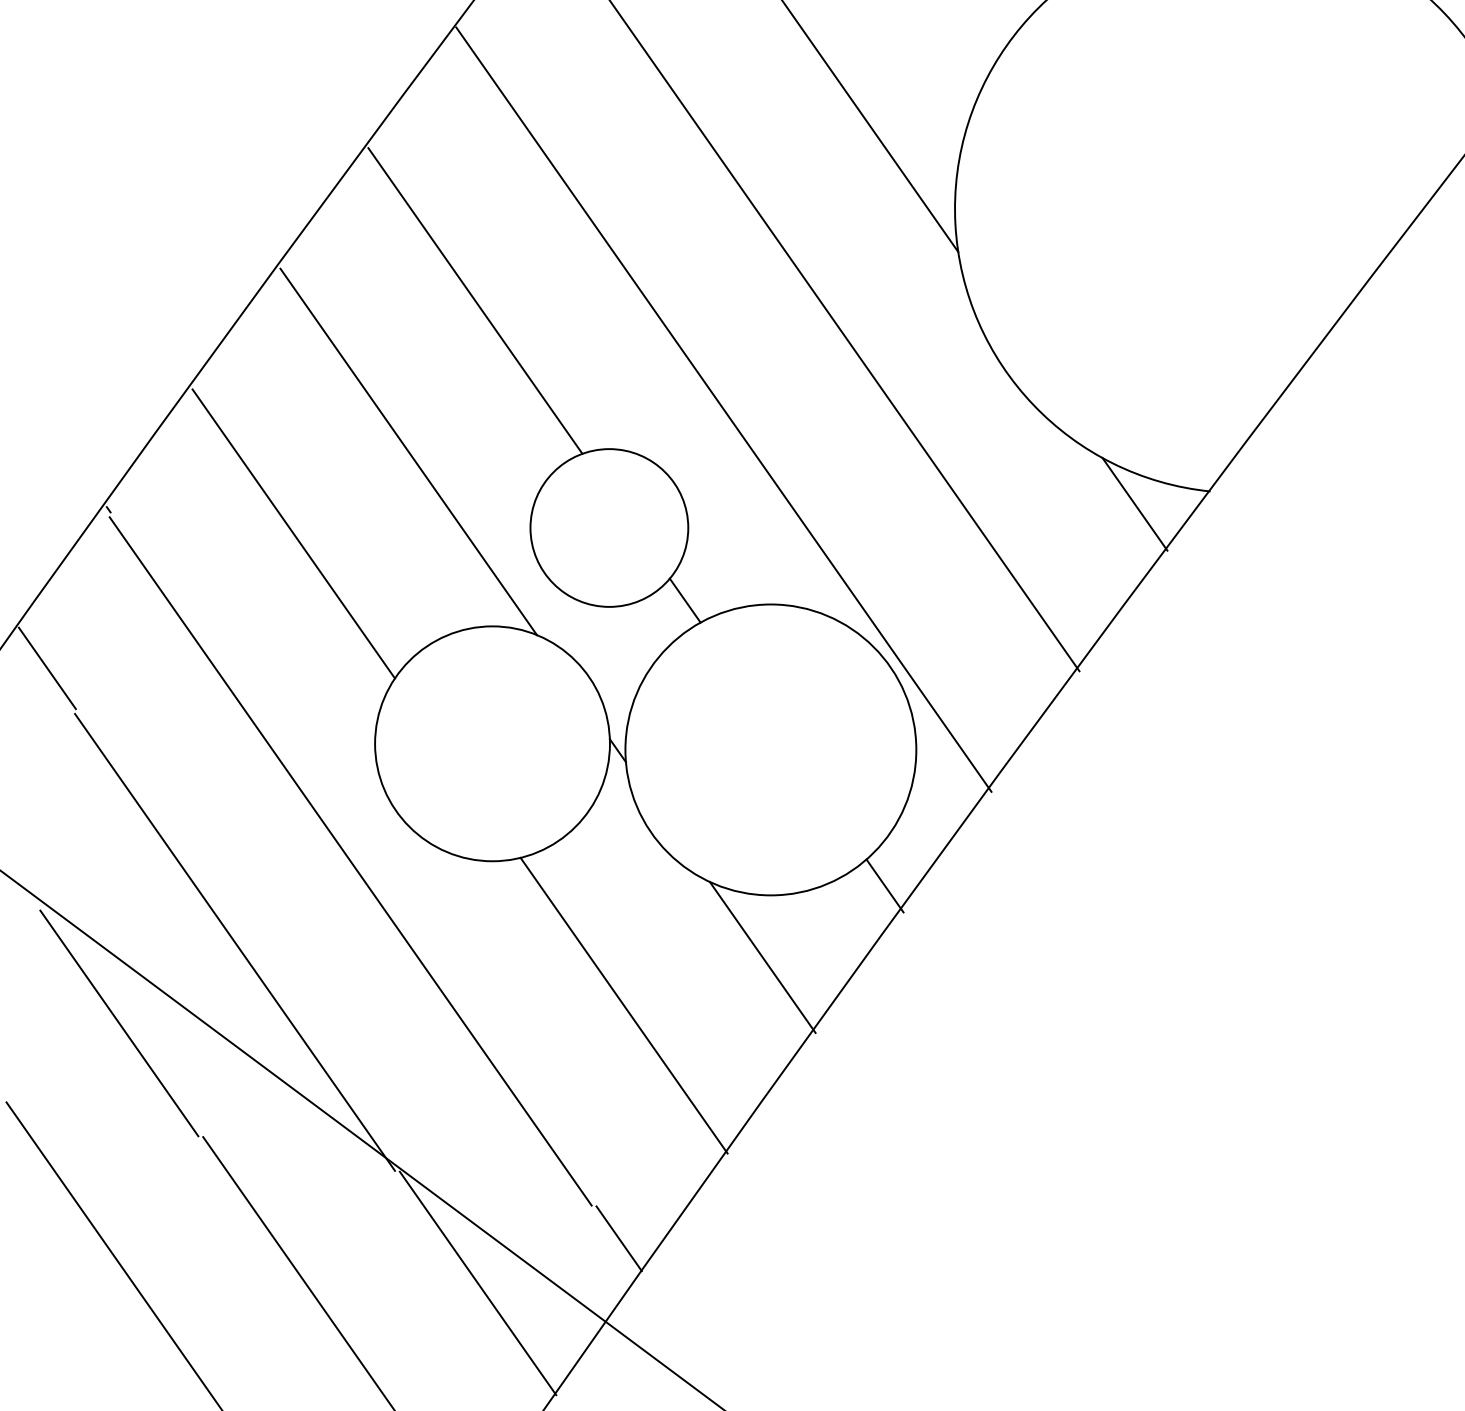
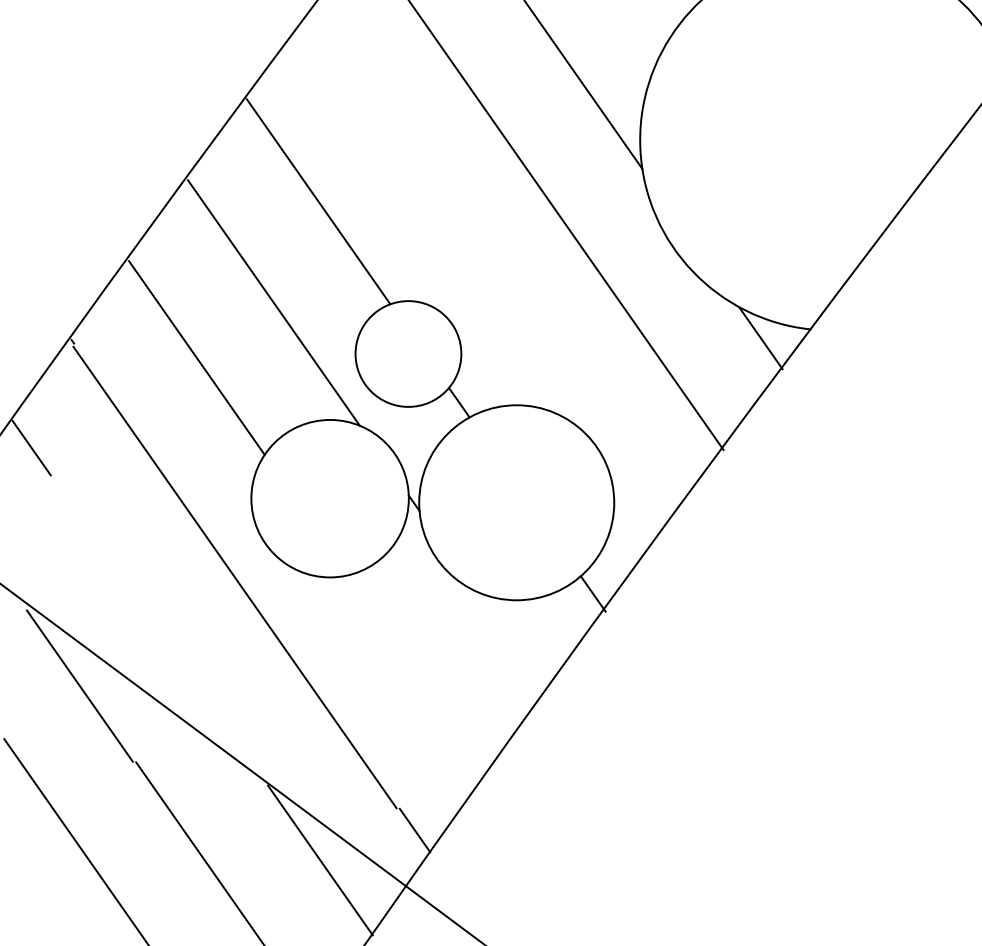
line: (722, 409) -> (484, 274), removed
line: (235, 941) -> (157, 631), removed
line: (761, 956) -> (510, 641), removed
line: (622, 1006) -> (417, 674), removed

